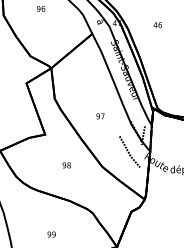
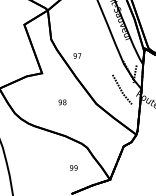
text: (100, 116) -> (77, 56), moved
text: (51, 234) -> (73, 167), moved

